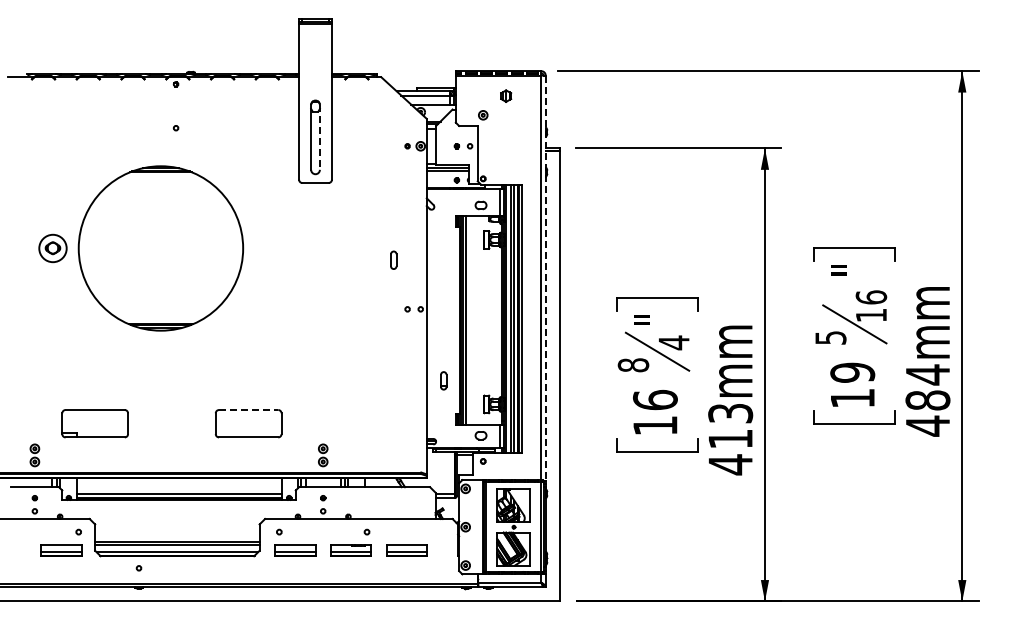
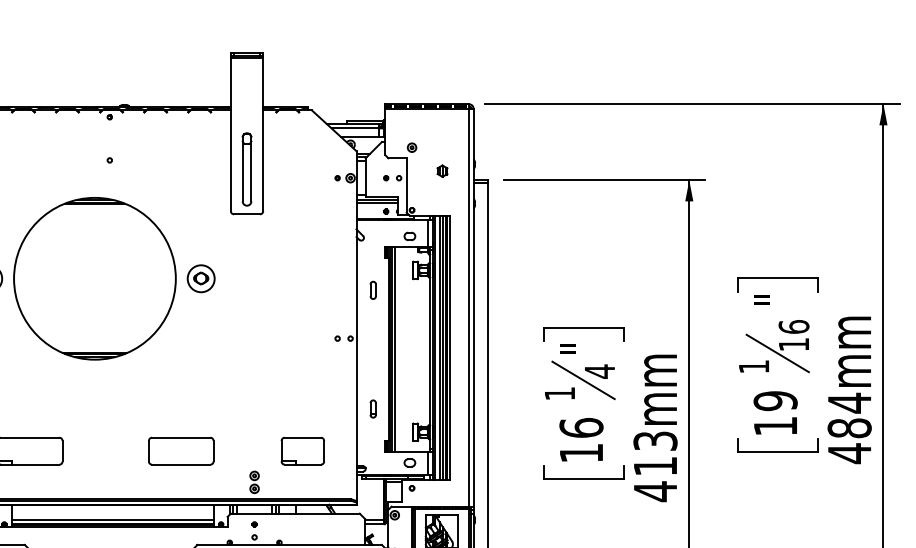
part: (506, 95) -> (442, 170), moved
line: (319, 137) -> (250, 169), dashed -> solid
part: (268, 248) -> (200, 278), added
part: (393, 259) -> (372, 289), moved
line: (545, 278) -> (473, 308), dashed -> solid
text: (830, 337) -> (753, 366), 5 -> 1
text: (633, 365) -> (559, 393), 8 -> 1
line: (248, 410) -> (181, 438), dashed -> solid
part: (371, 423) -> (302, 450), added

